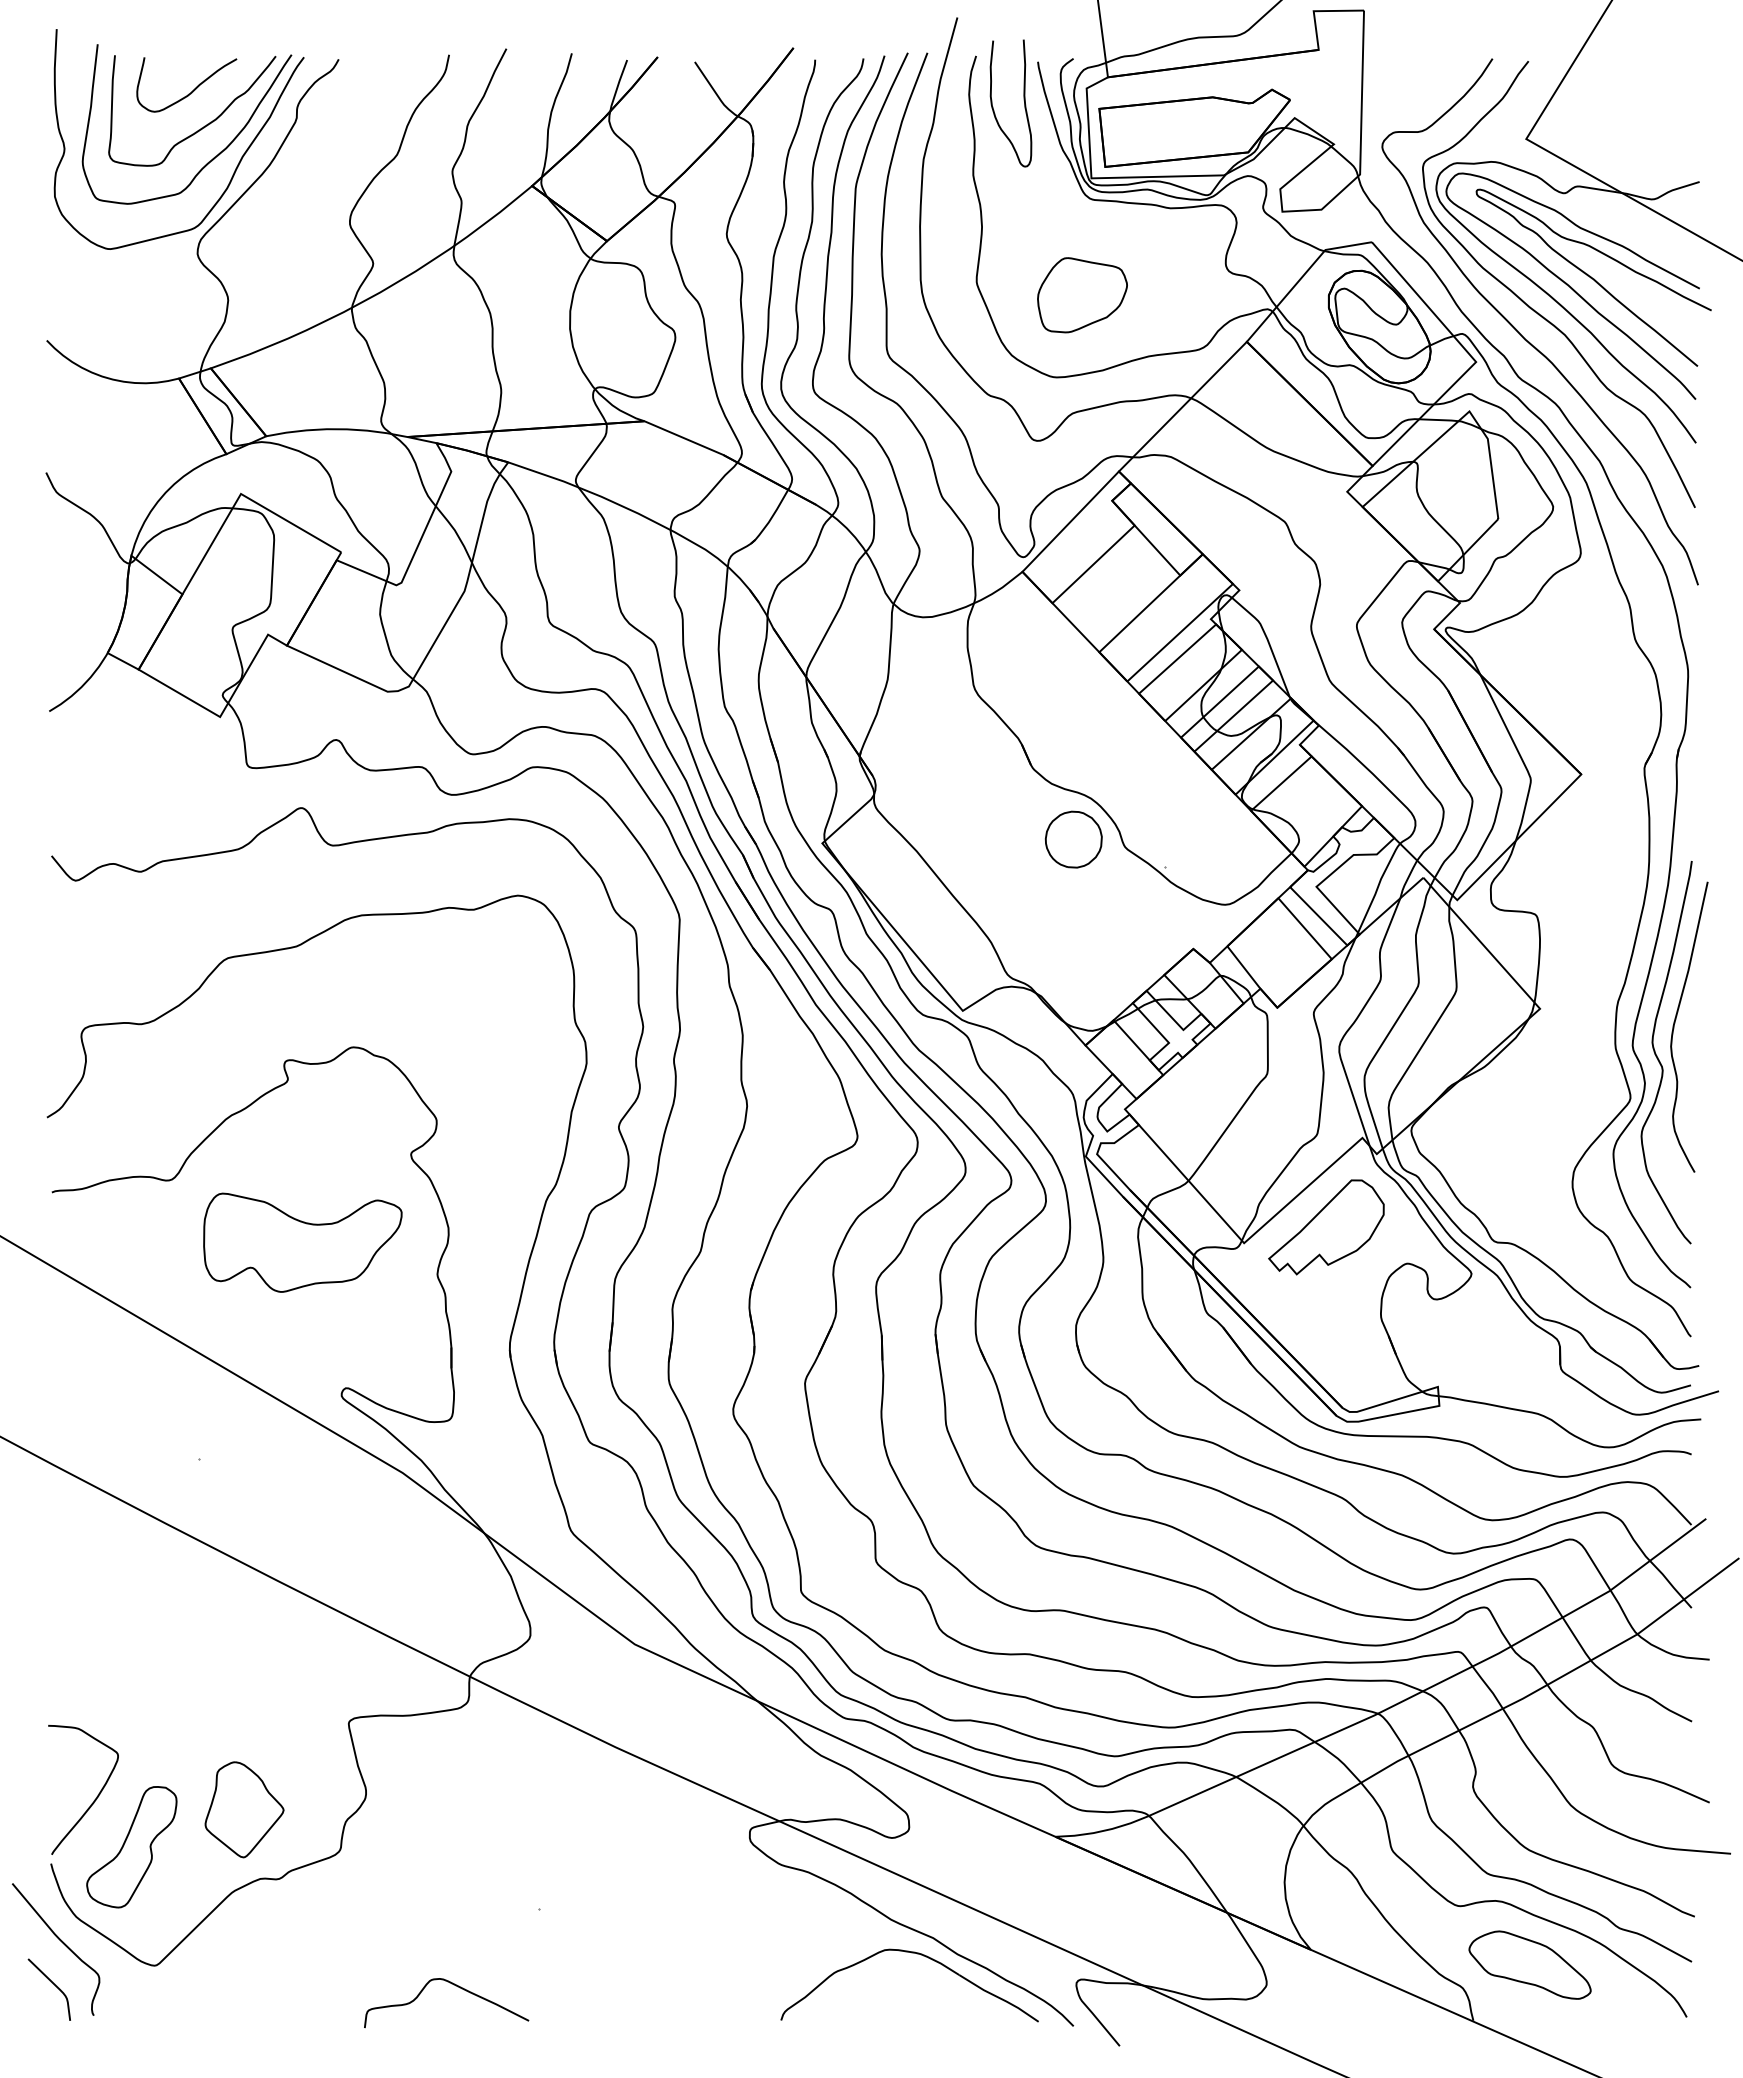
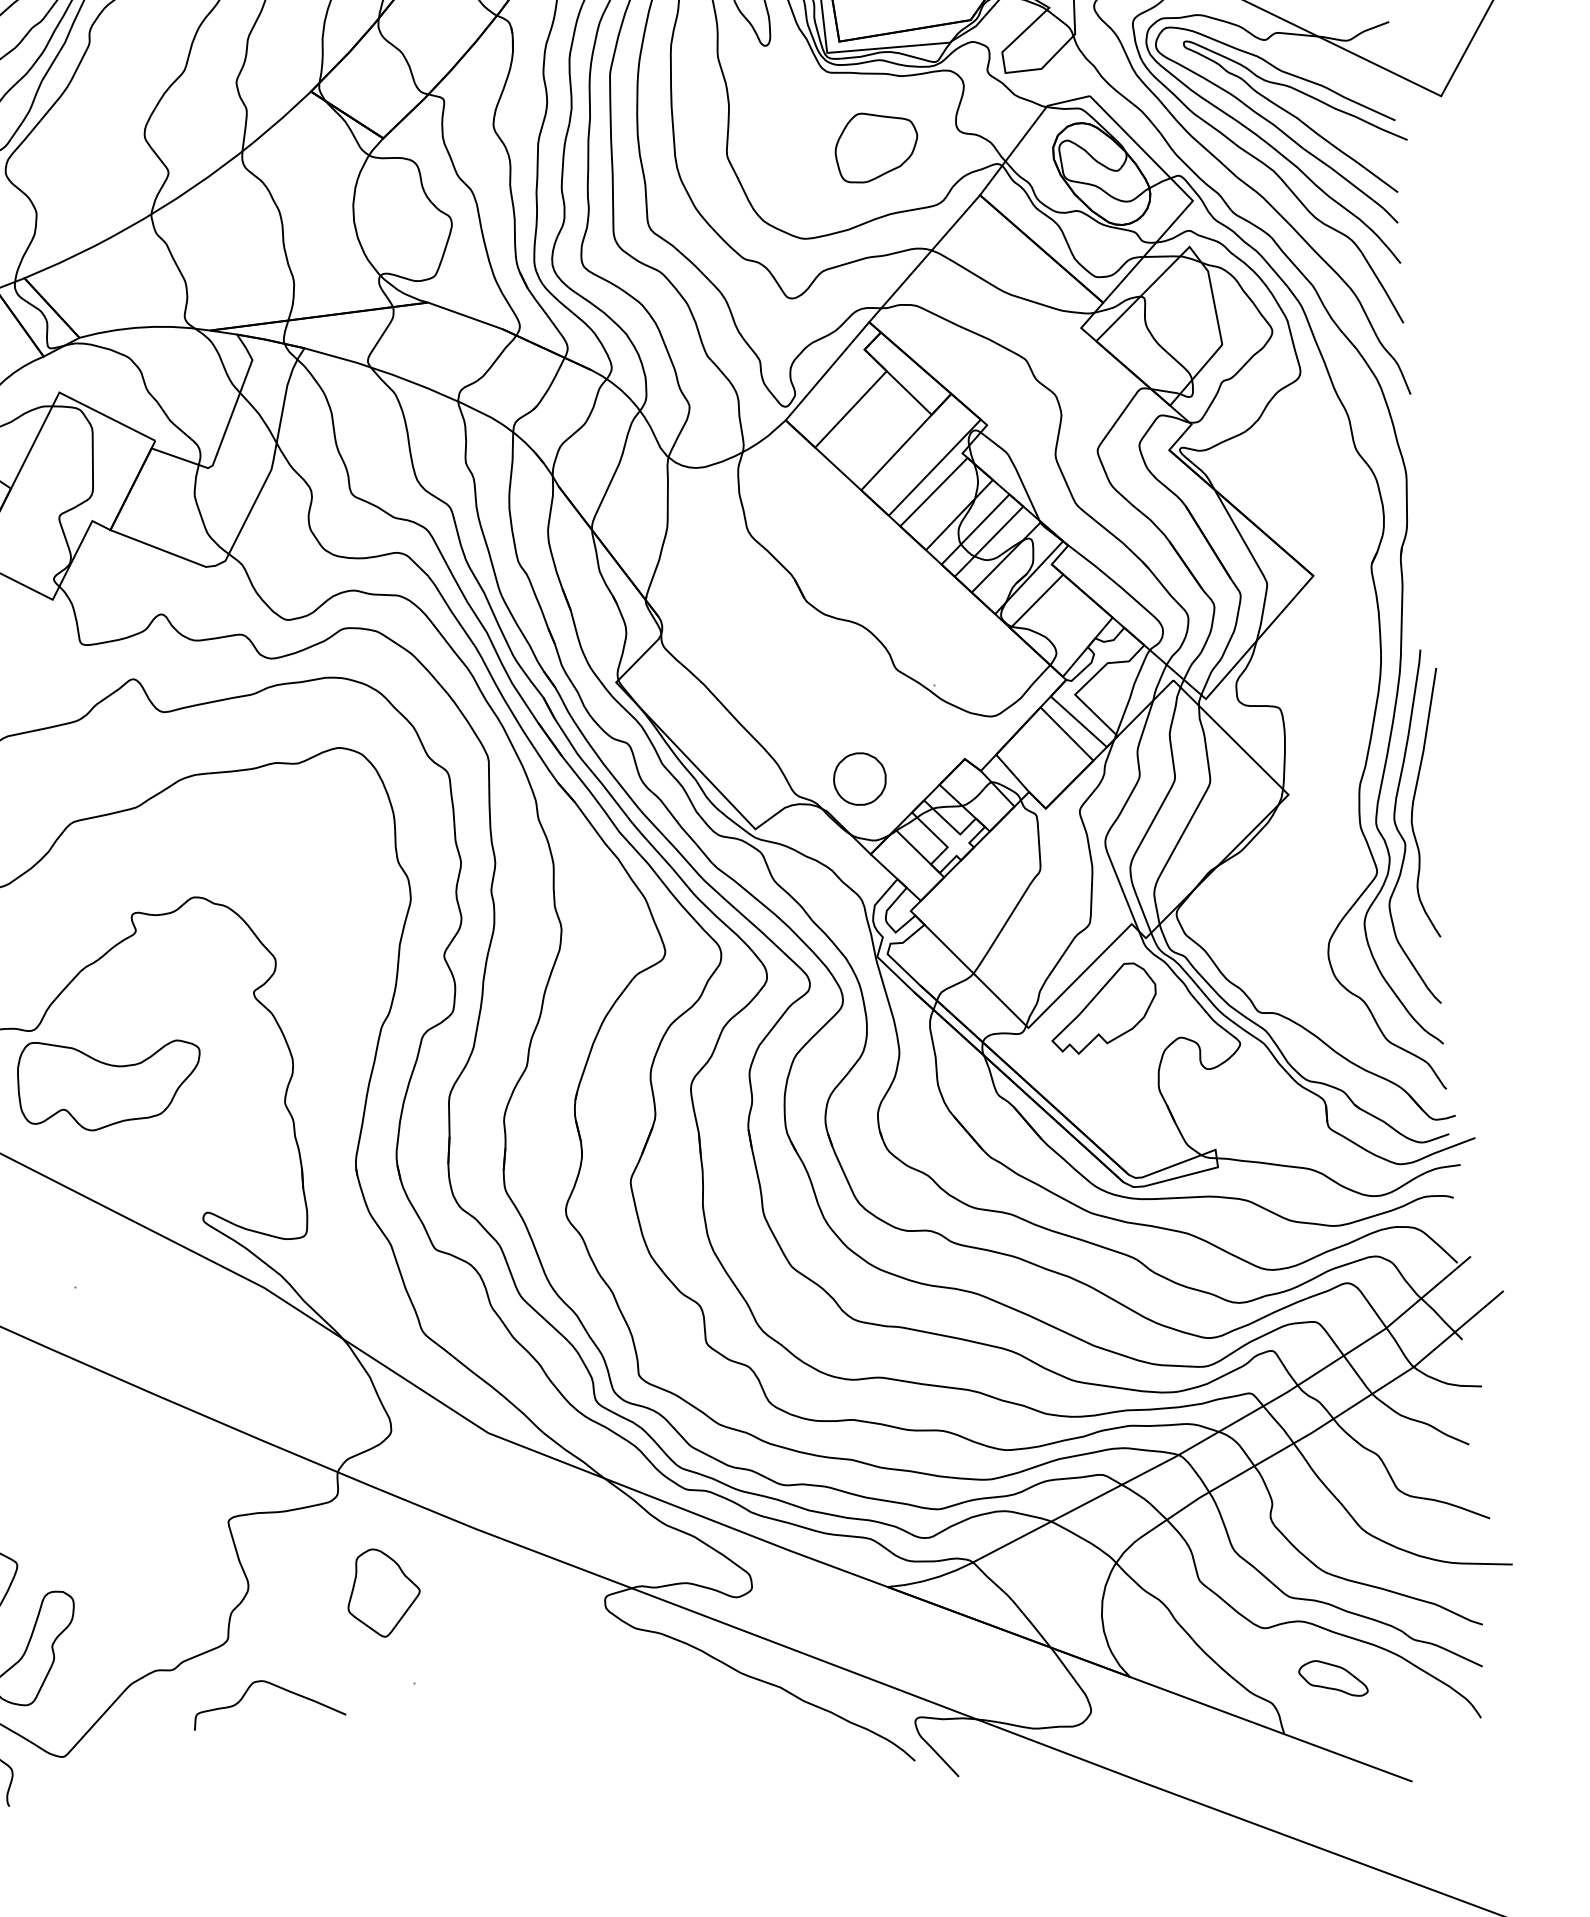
part: (1082, 295) -> (876, 147), moved
part: (1073, 839) -> (859, 778), moved
part: (302, 1242) -> (109, 1083), moved
part: (244, 1809) -> (383, 1592), moved
part: (917, 1954) -> (766, 1703), removed
part: (1529, 1964) -> (1332, 1678), size x0.6
curve: (453, 1985) -> (274, 1686), moved

